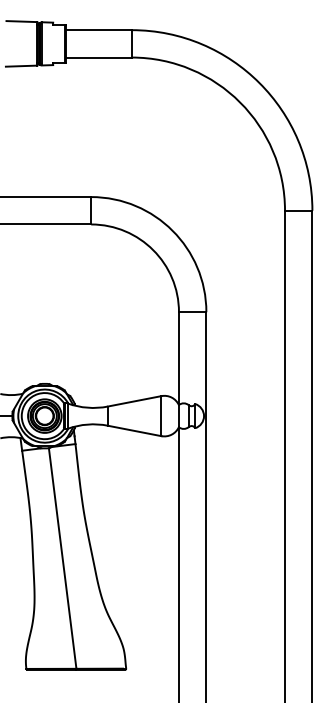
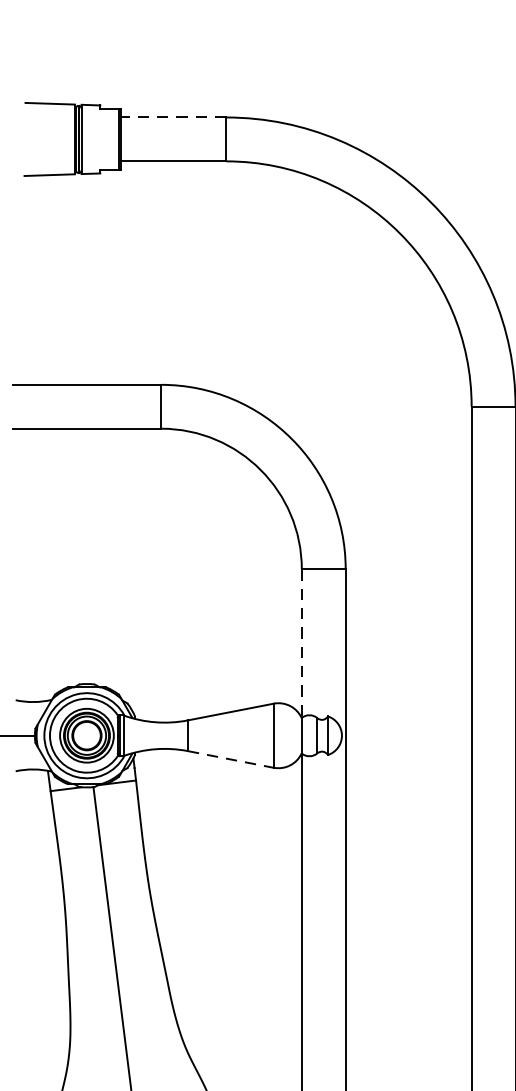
line: (98, 30) -> (172, 118), solid -> dashed
line: (178, 359) -> (301, 645), solid -> dashed
line: (135, 431) -> (232, 760), solid -> dashed

